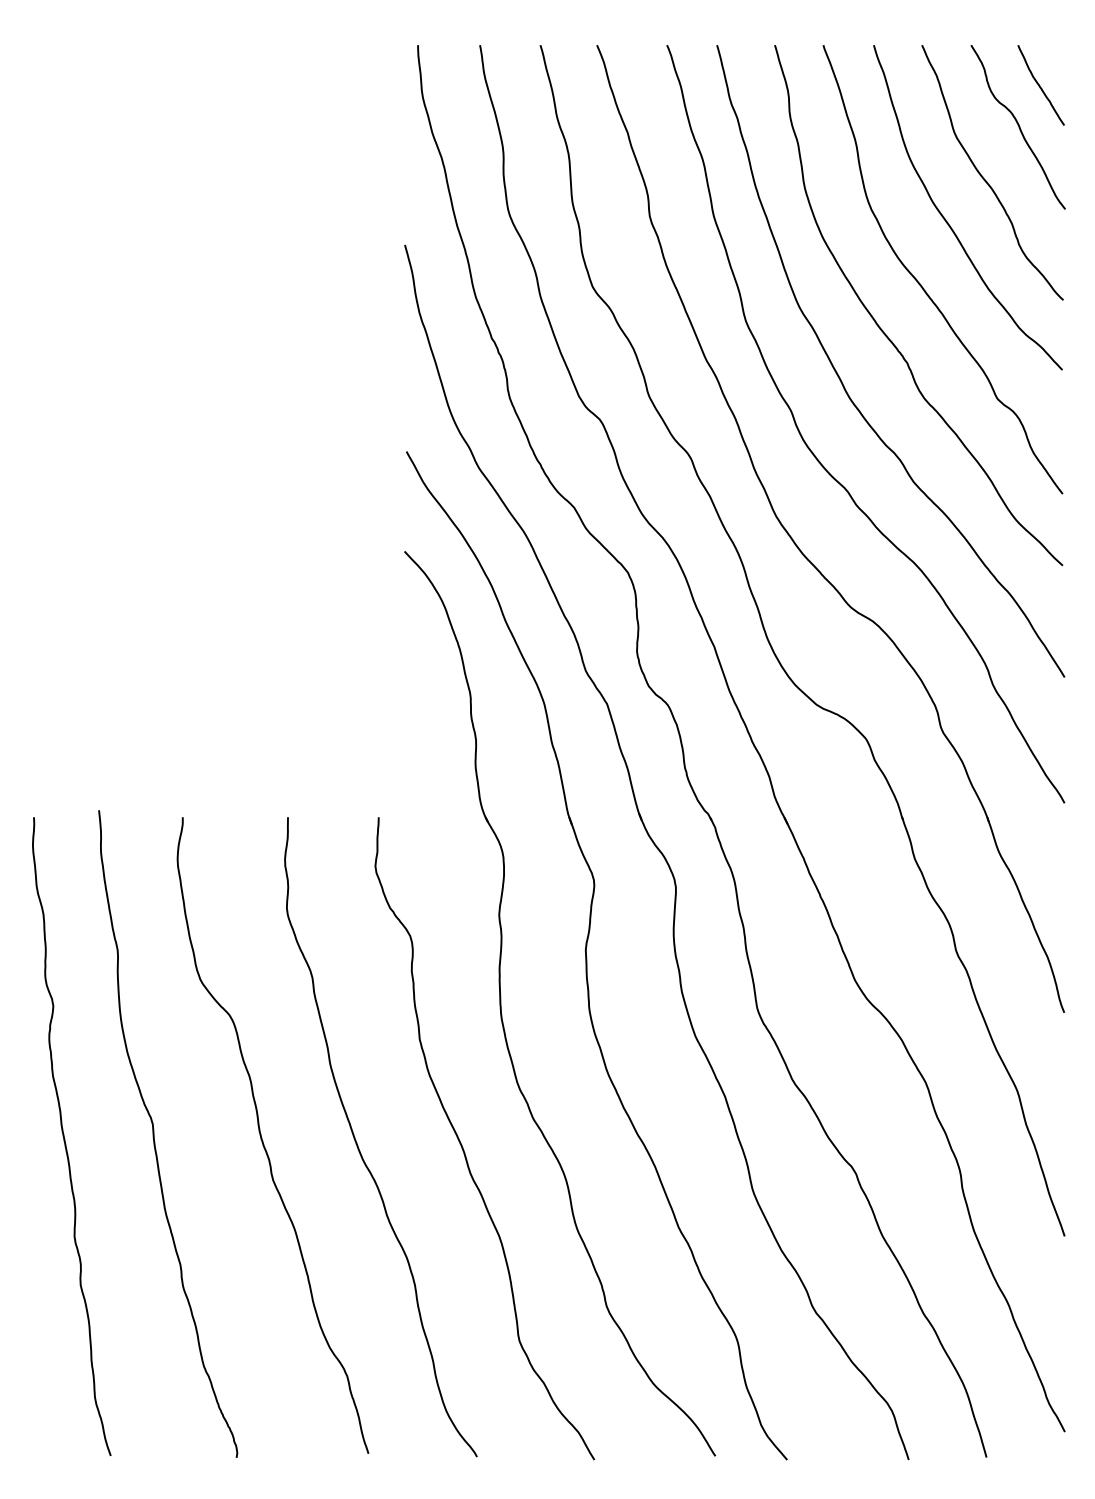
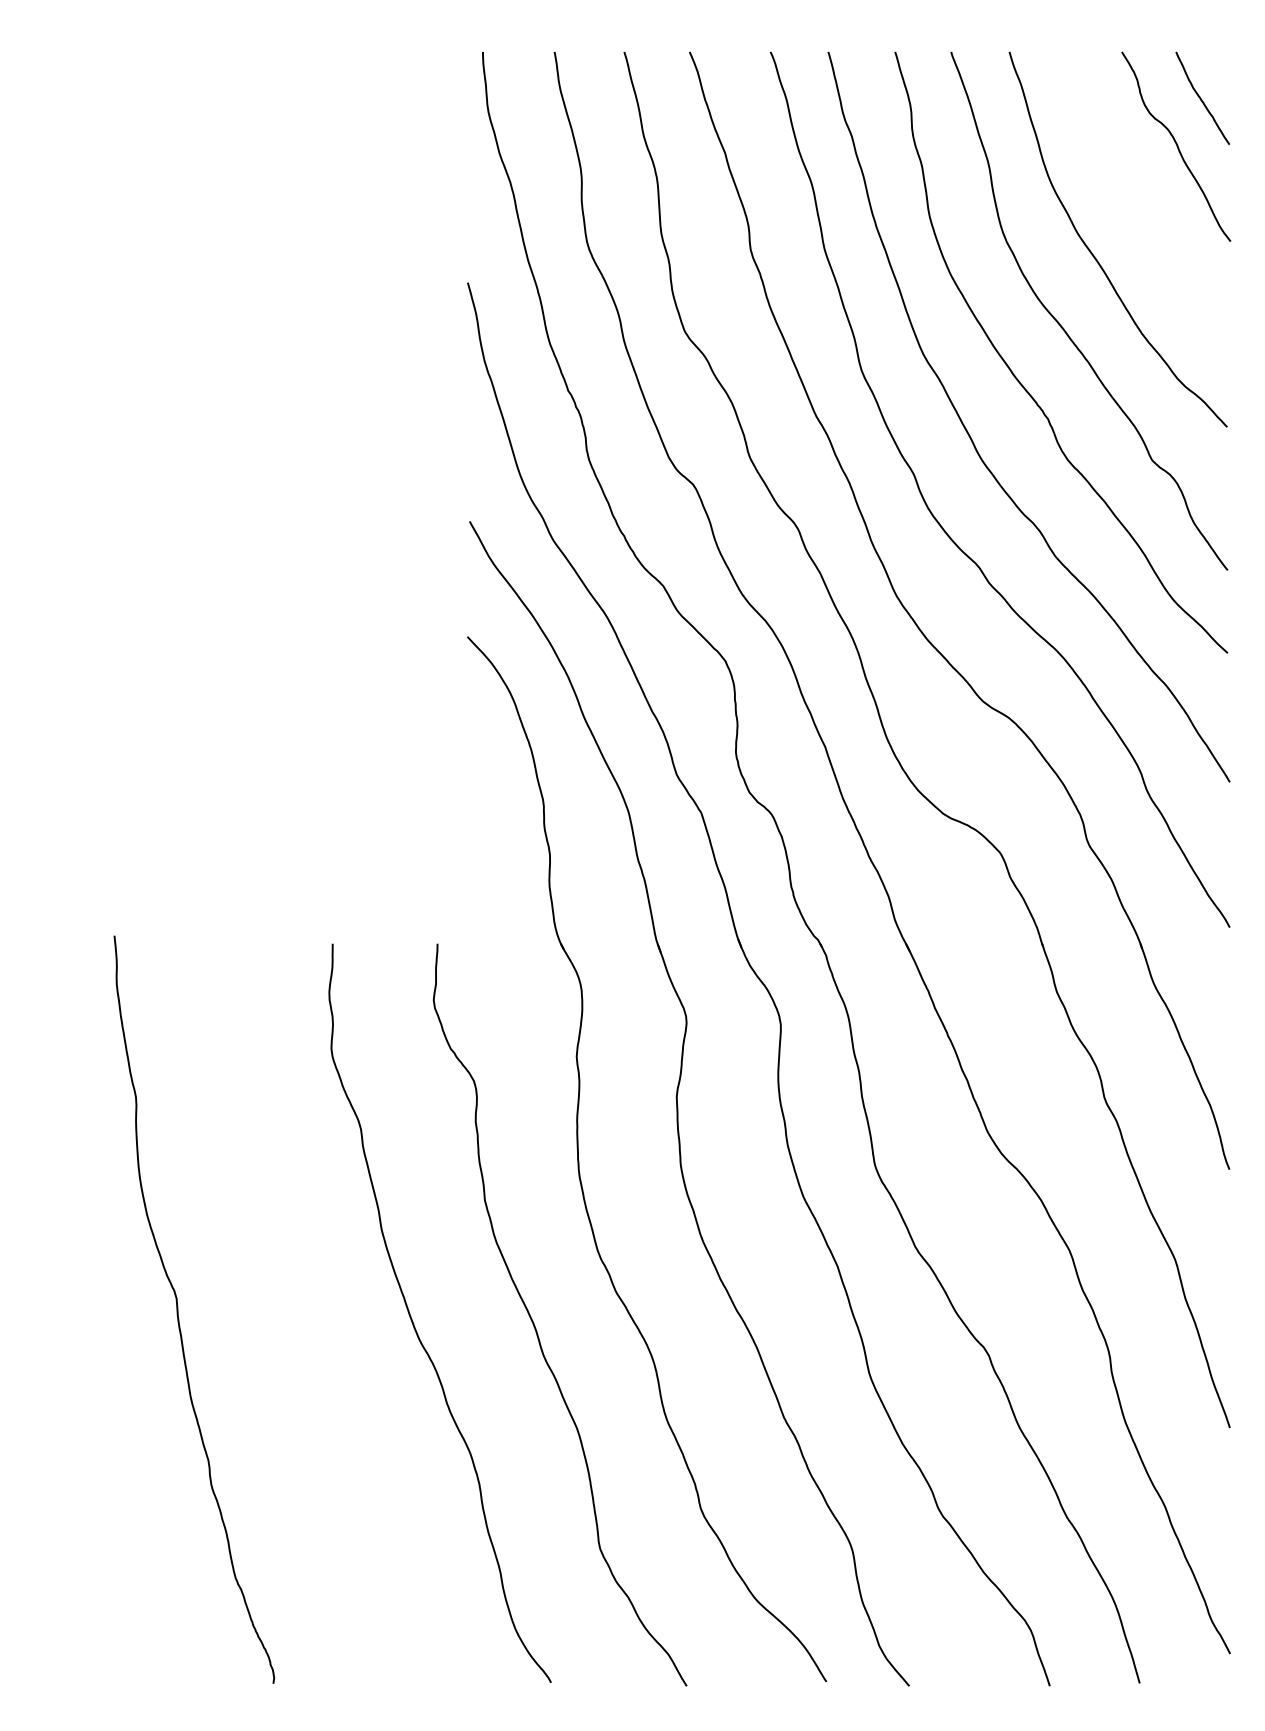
curve: (983, 177) -> (1136, 204), removed
curve: (65, 1139) -> (75, 1315), removed
curve: (262, 1139) -> (303, 1315), removed

